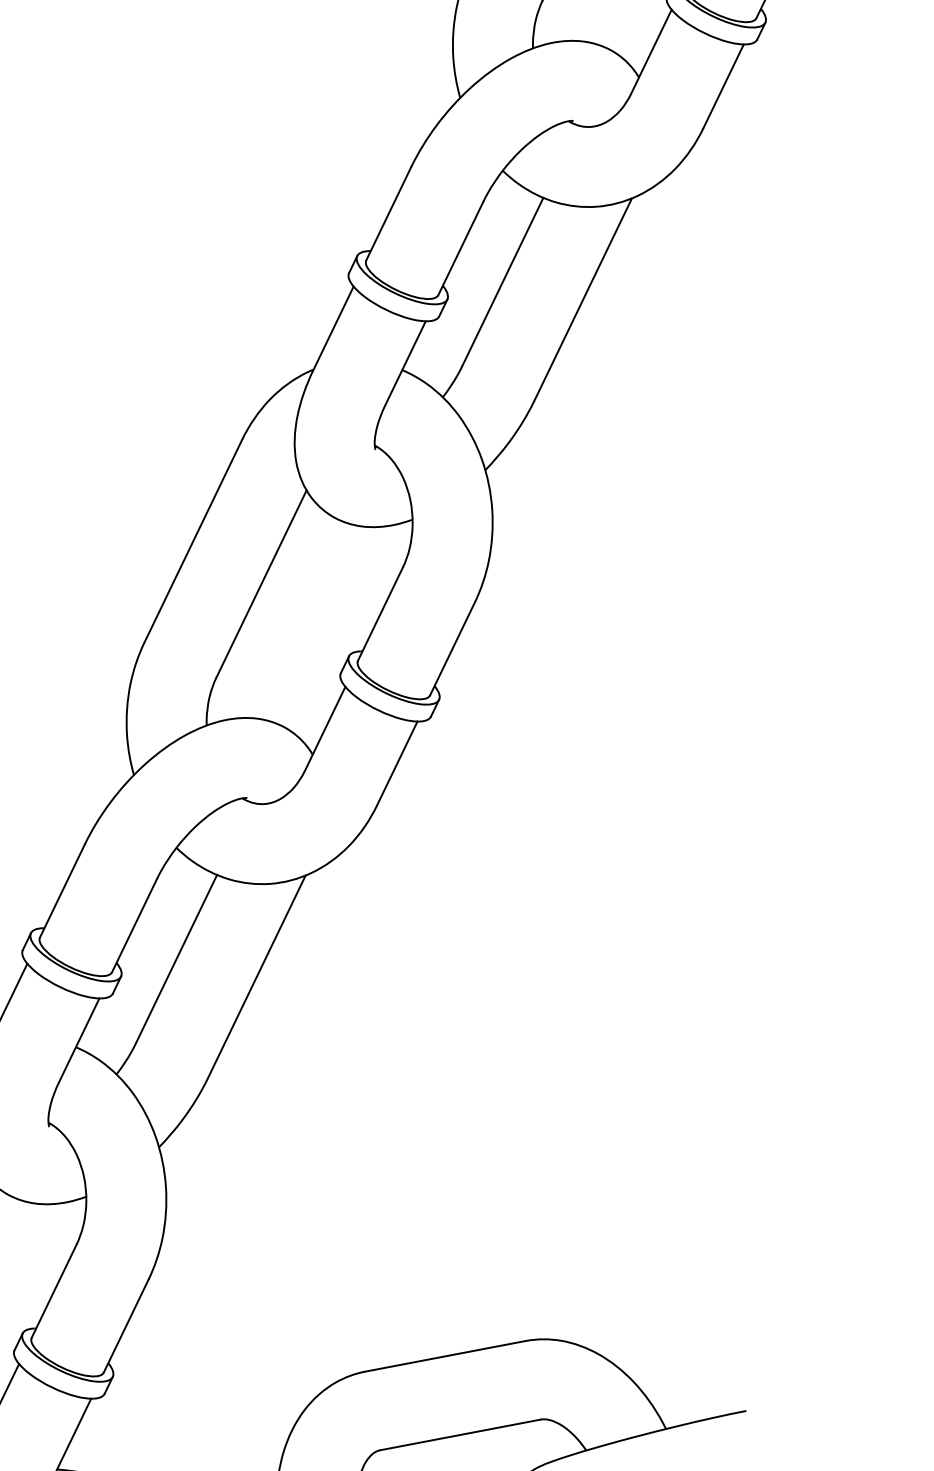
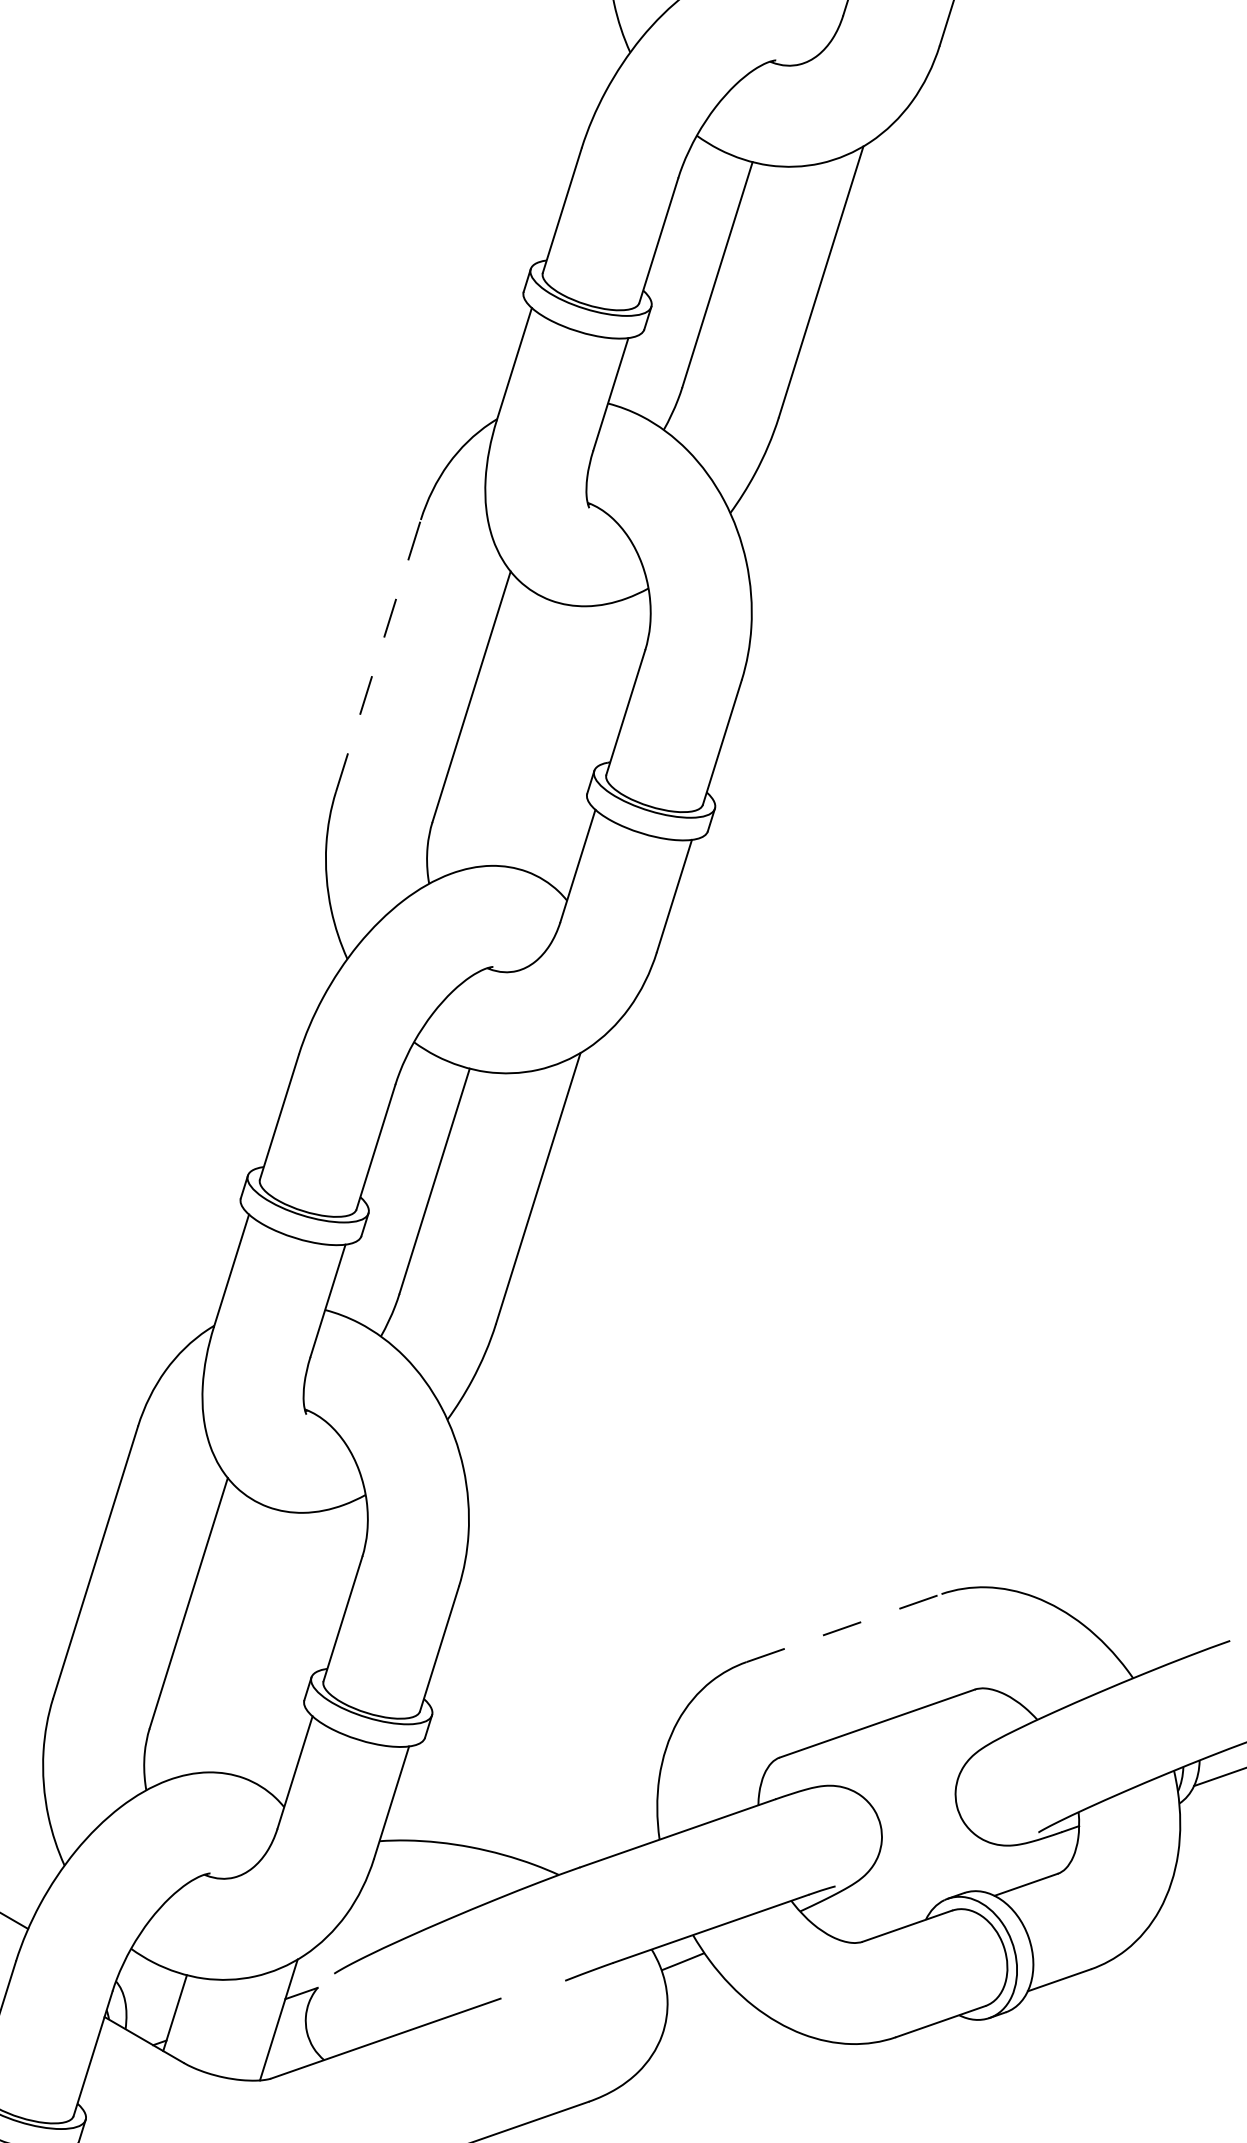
line: (193, 540) -> (378, 655), solid -> dashed
line: (445, 1355) -> (844, 1627), solid -> dashed

